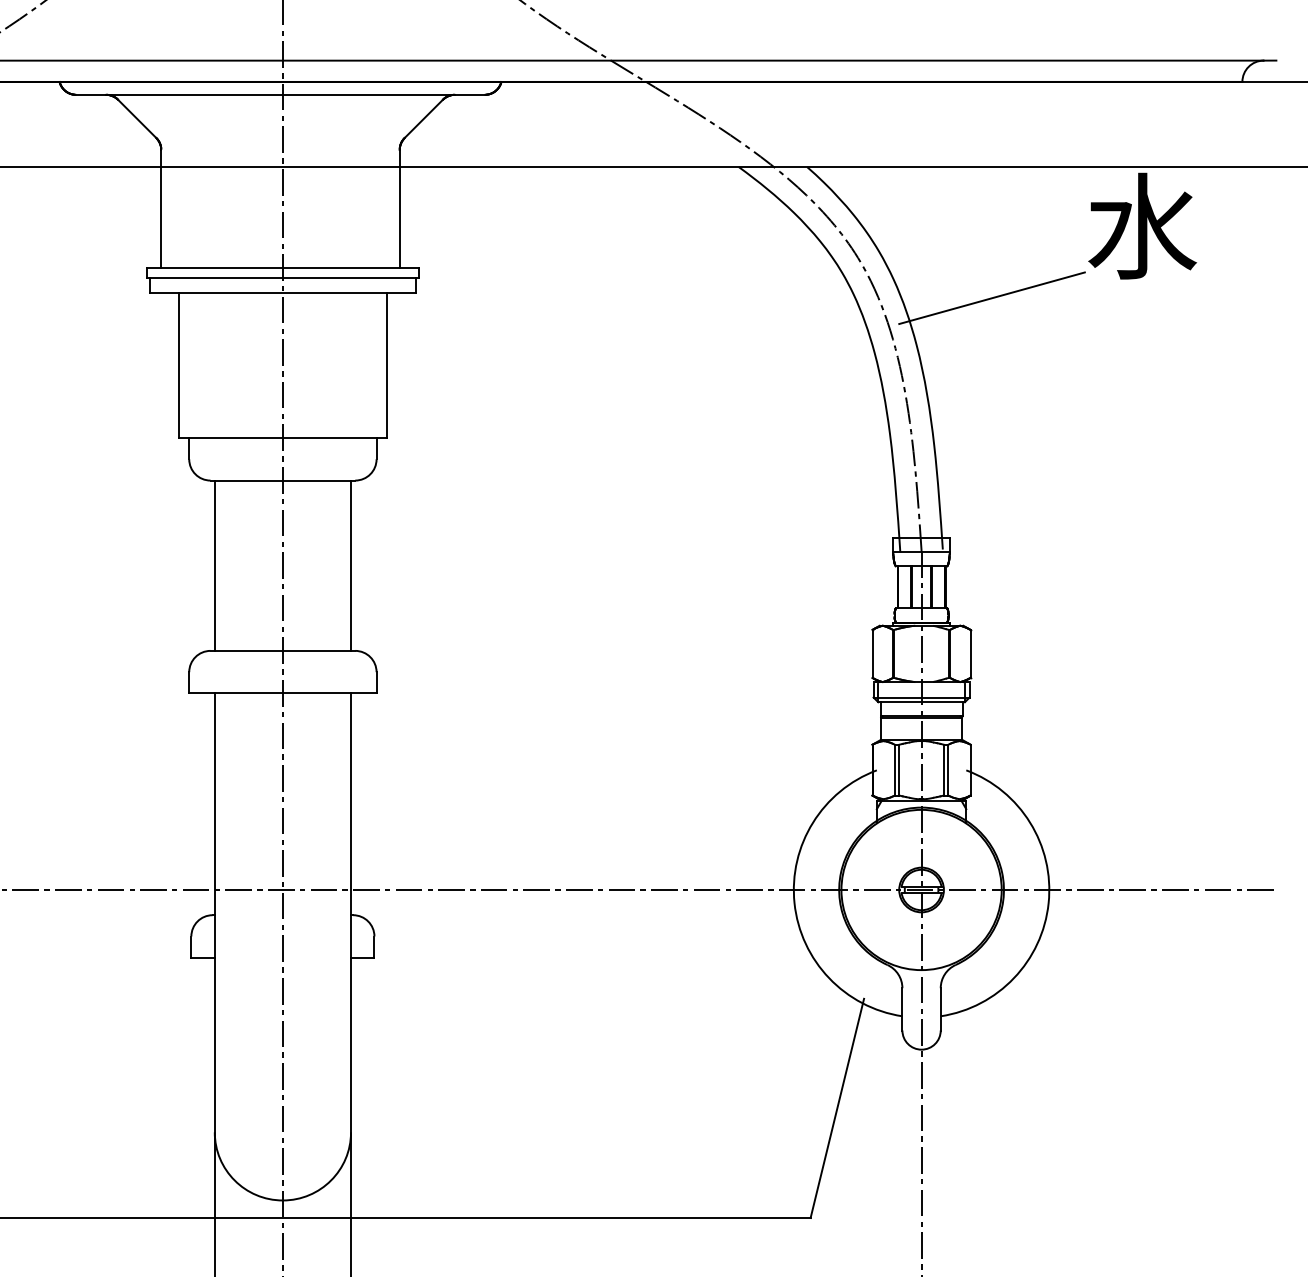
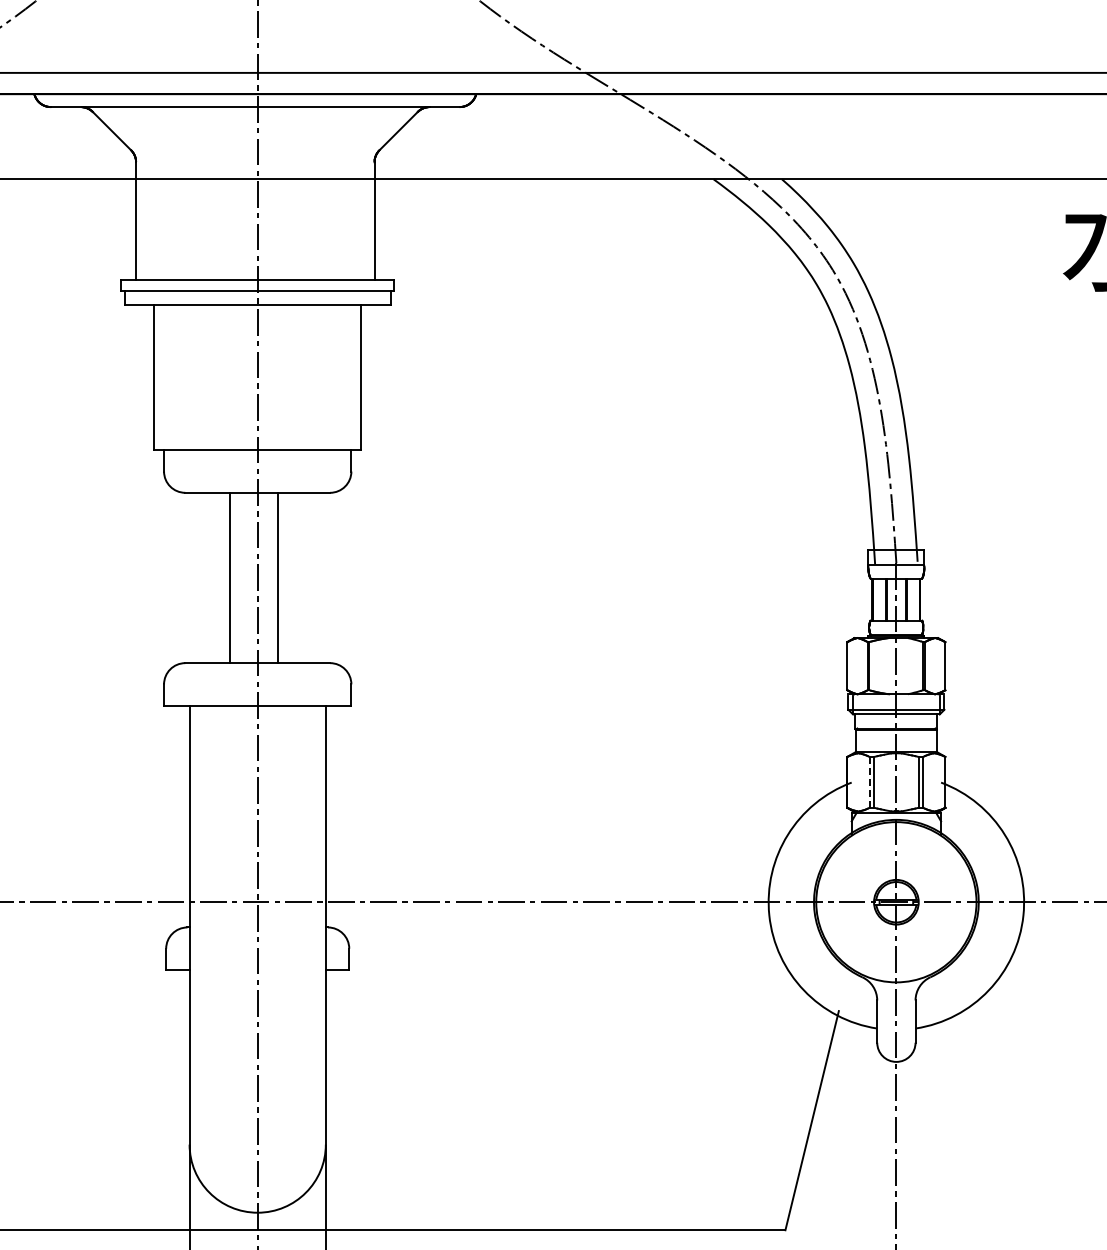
line: (991, 298) -> (966, 310), removed
line: (214, 565) -> (229, 577), moved
line: (351, 565) -> (278, 577), moved
line: (894, 770) -> (869, 782), solid -> dashed

